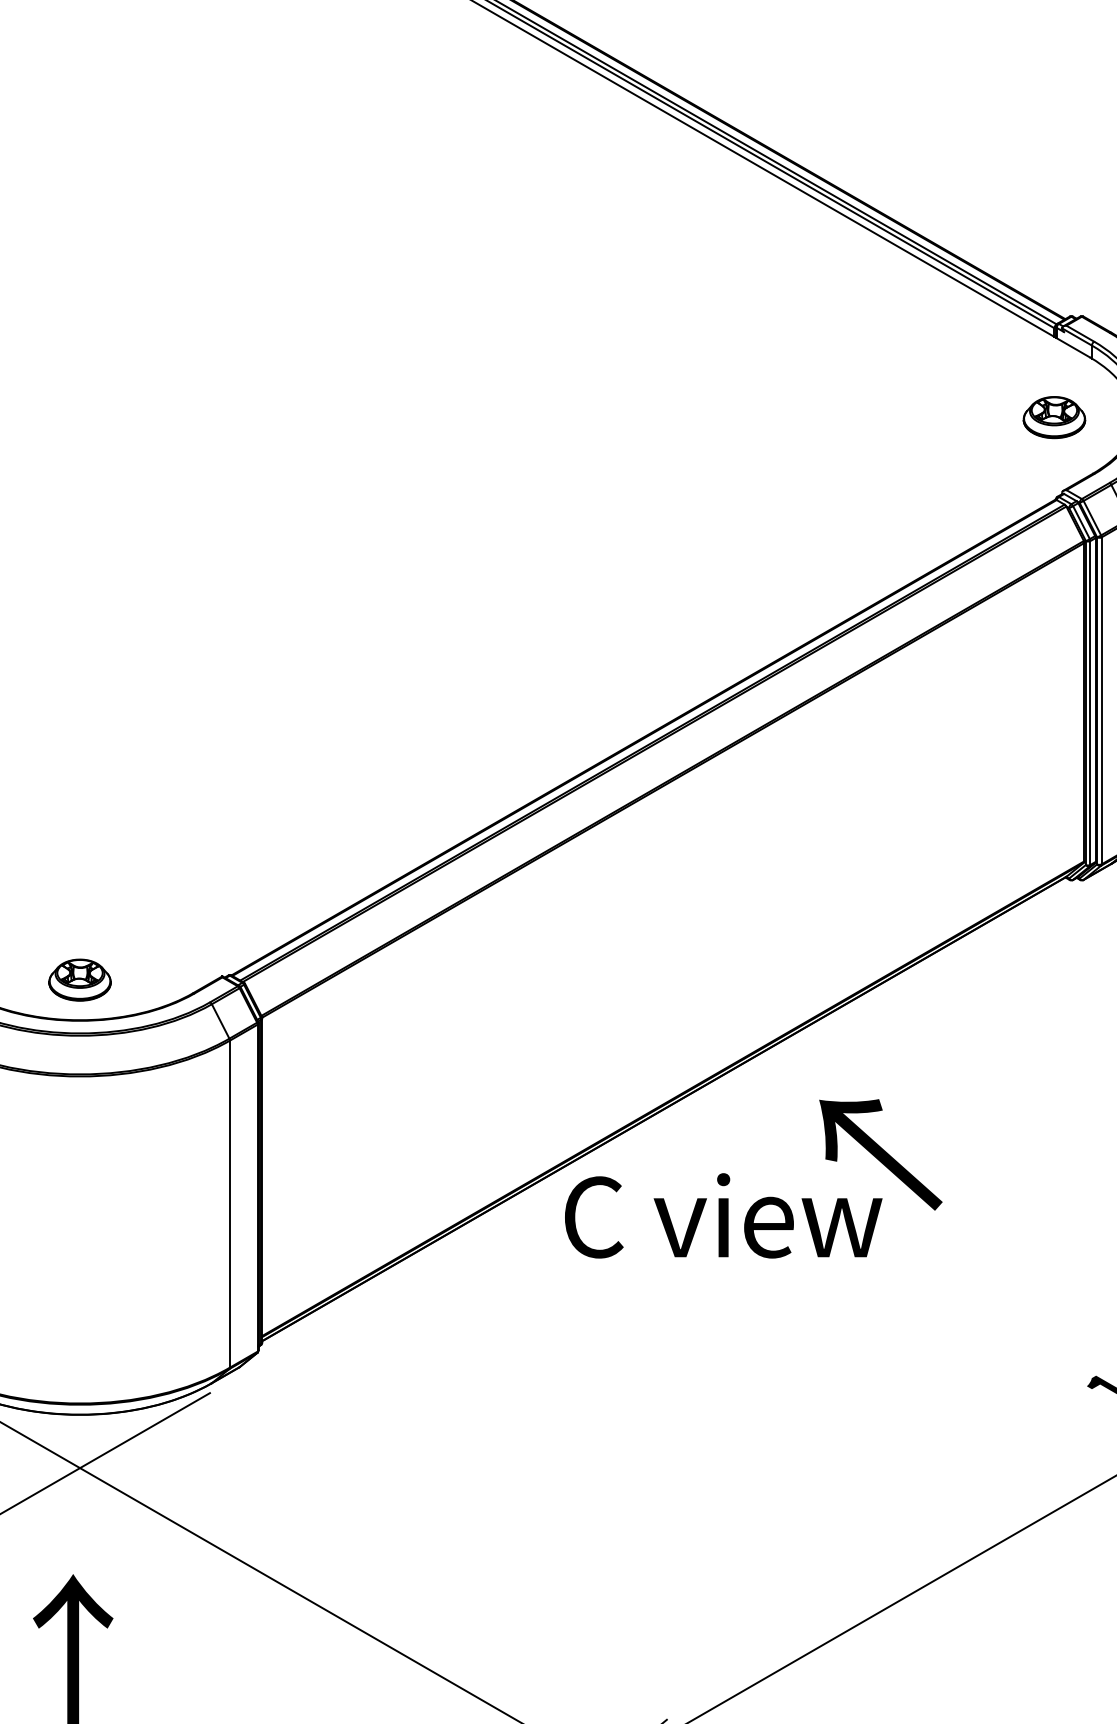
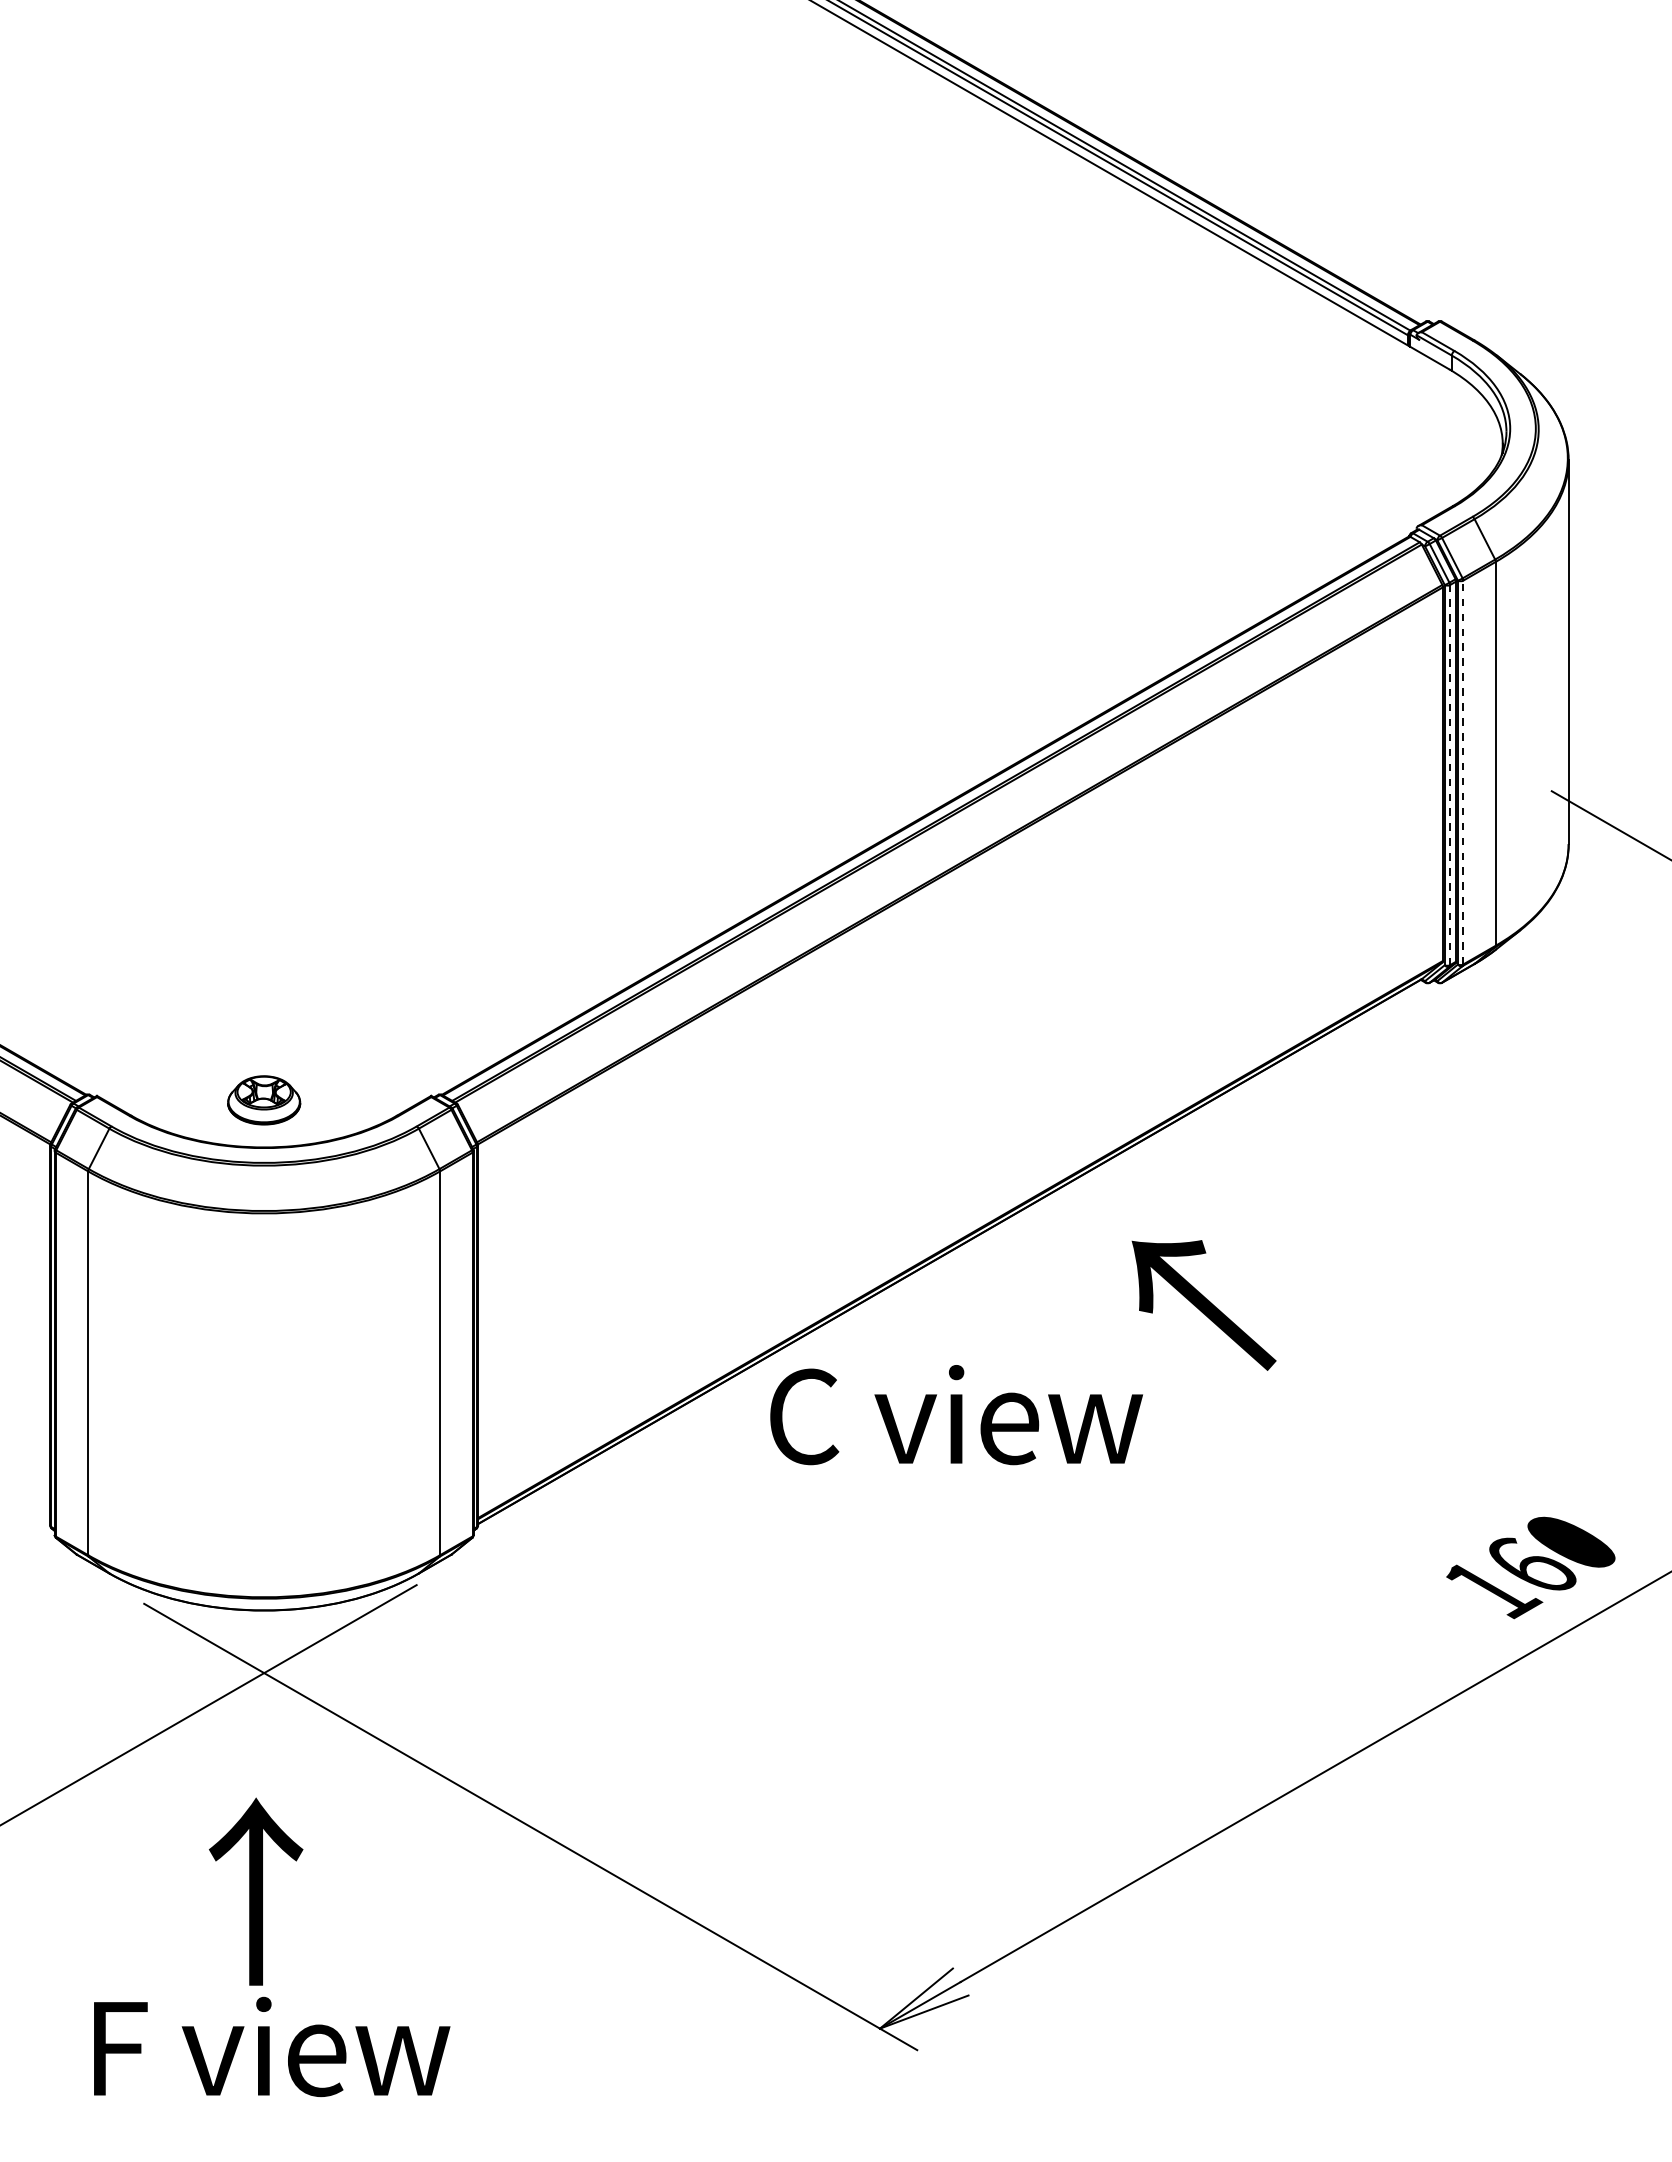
part: (1054, 417) -> (1407, 440), removed
line: (1101, 700) -> (1463, 772), solid -> dashed
line: (1090, 702) -> (1450, 774), solid -> dashed
text: (723, 1216) -> (956, 1415), moved

